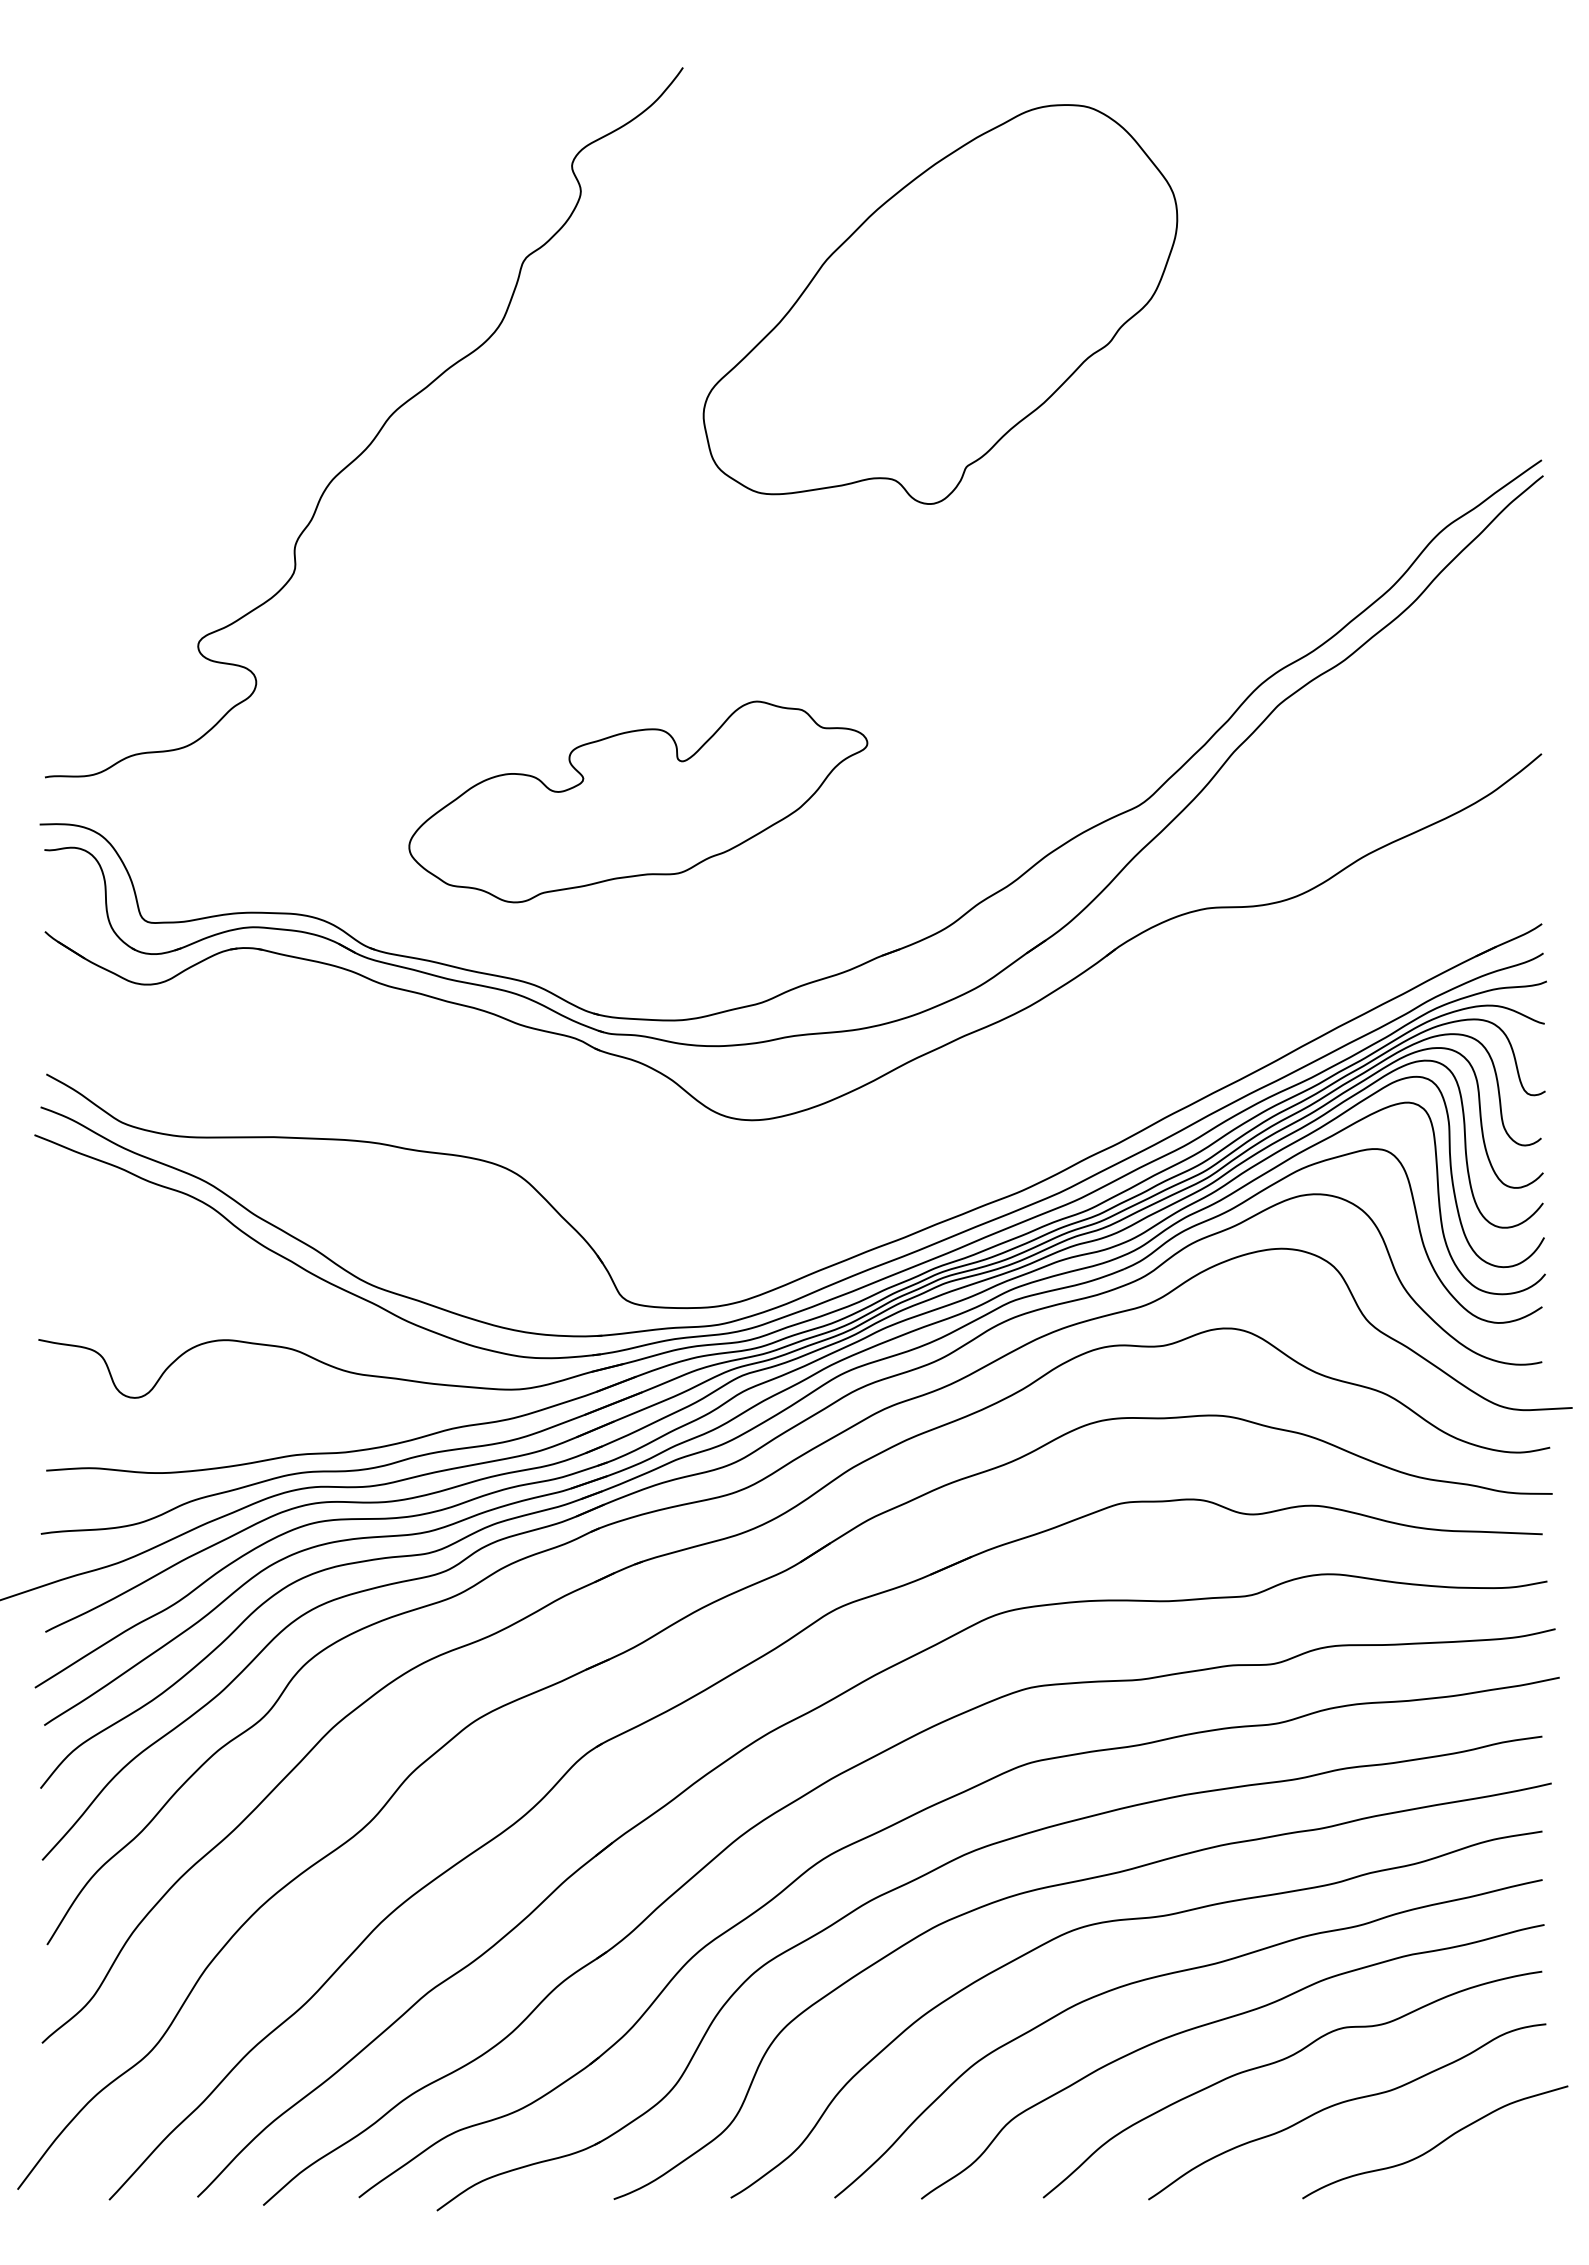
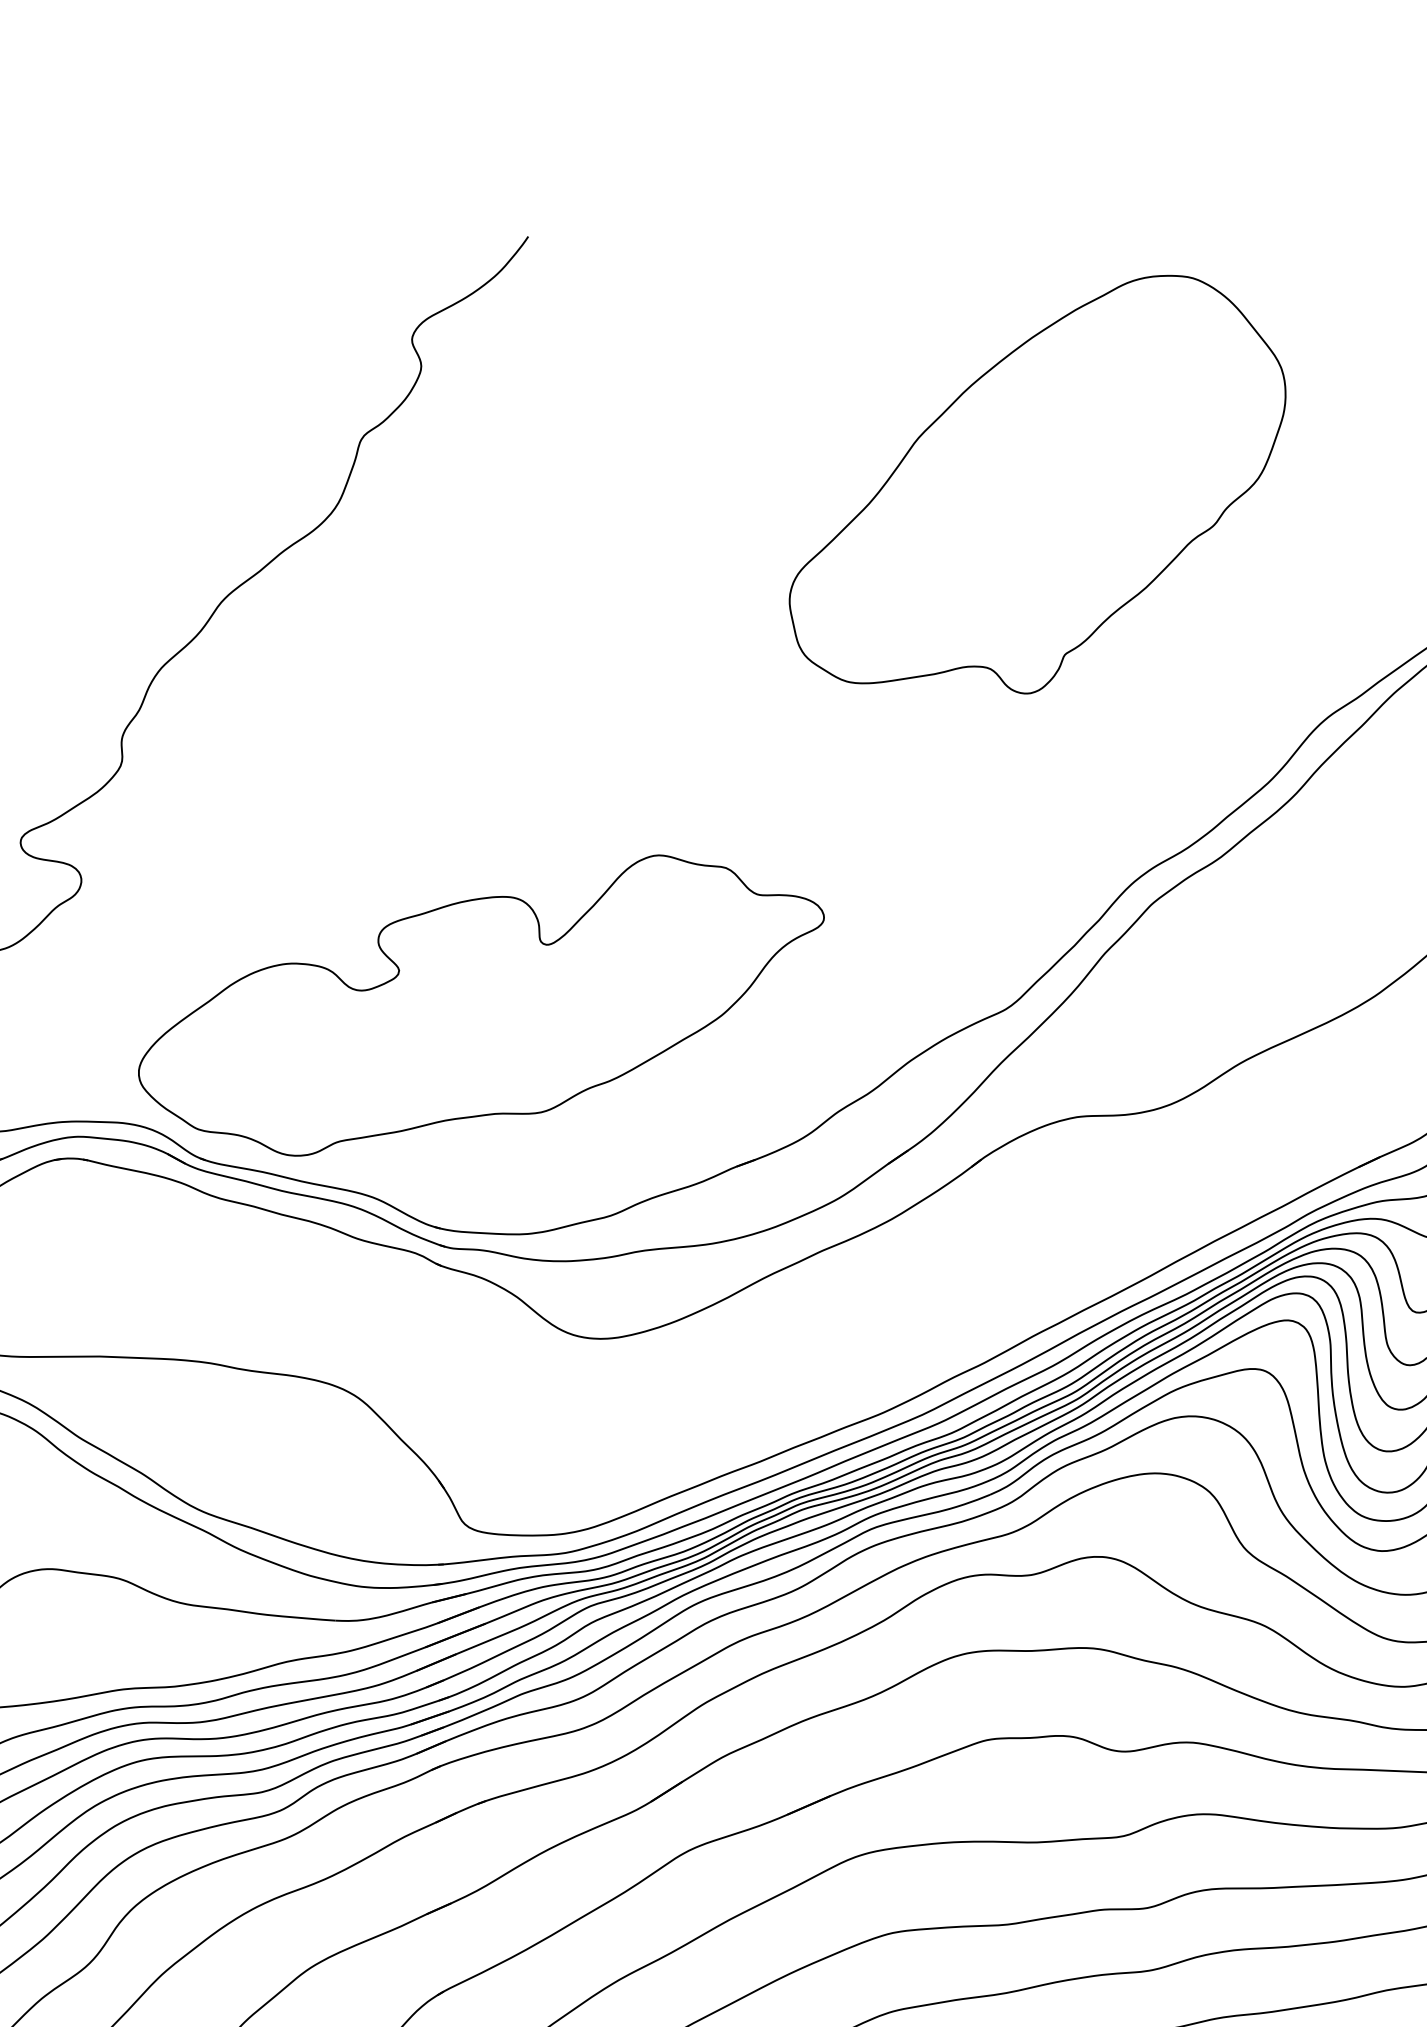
part: (940, 304) -> (1037, 484), moved
part: (638, 801) -> (481, 1005), size x1.43

